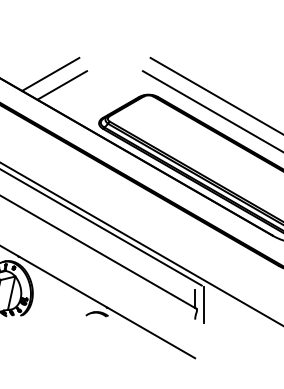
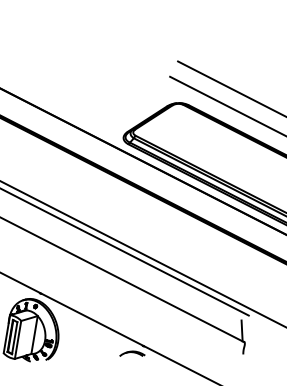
line: (50, 73) -> (65, 84), removed
line: (62, 85) -> (80, 97), removed
line: (204, 304) -> (252, 336), removed

